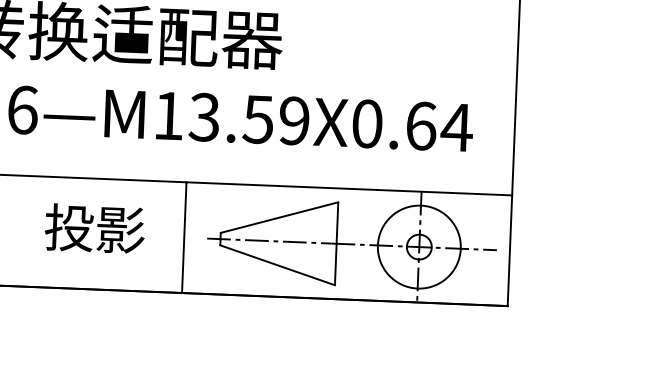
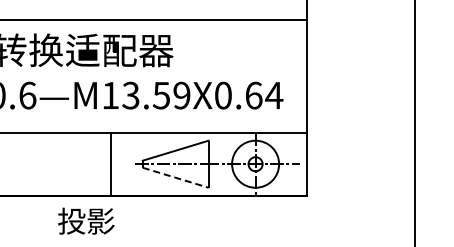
text: (95, 227) -> (86, 220), moved
line: (184, 236) -> (111, 163), moved
line: (279, 264) -> (176, 177), solid -> dashed

